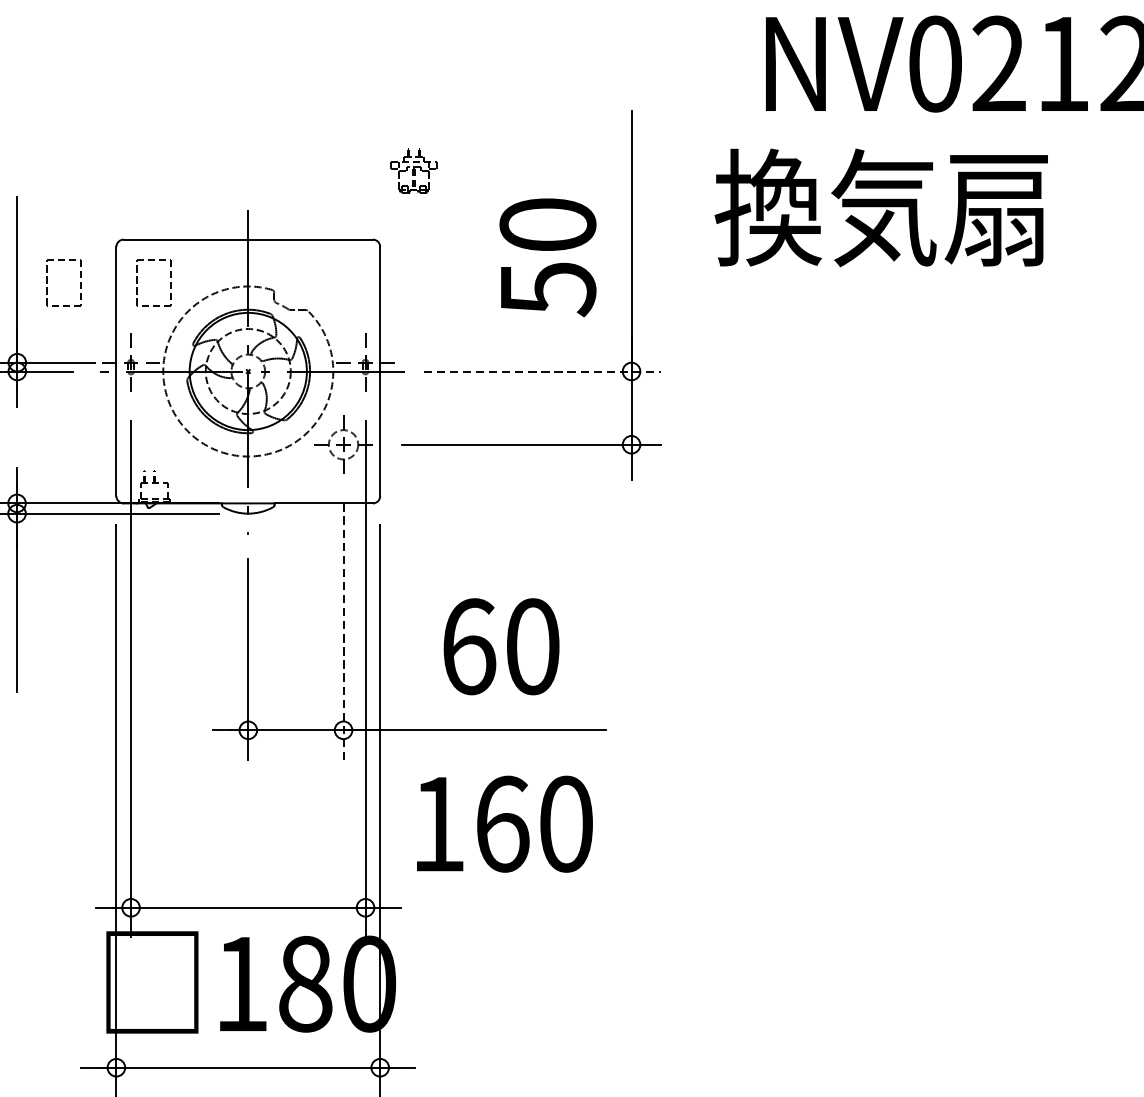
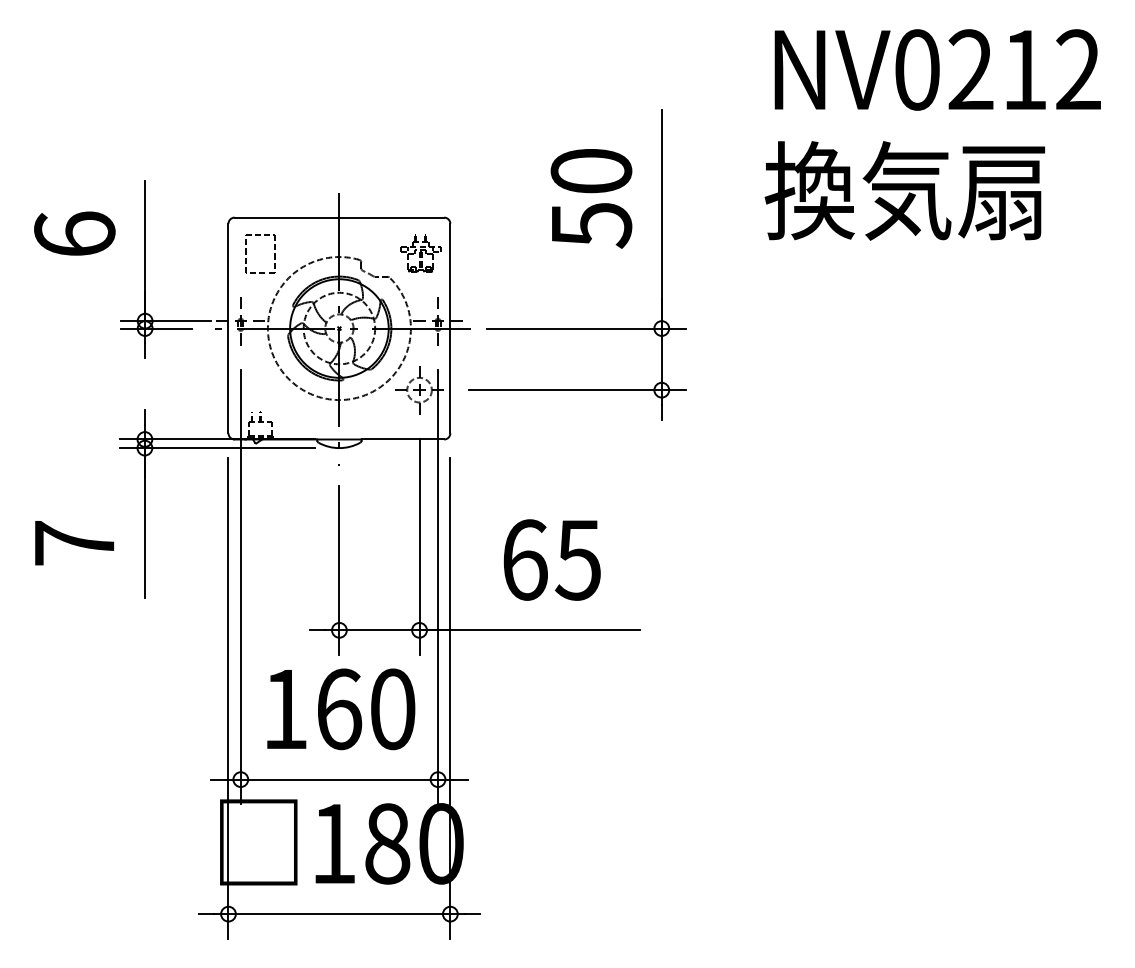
part: (413, 170) -> (420, 253), moved
text: (880, 207) -> (904, 190), moved
text: (547, 257) -> (591, 198), moved
part: (47, 282) -> (170, 253), removed
line: (542, 371) -> (586, 328), dashed -> solid
line: (343, 631) -> (419, 547), dashed -> solid
text: (532, 646) -> (578, 559), 60 -> 65
text: (505, 824) -> (341, 709), moved

